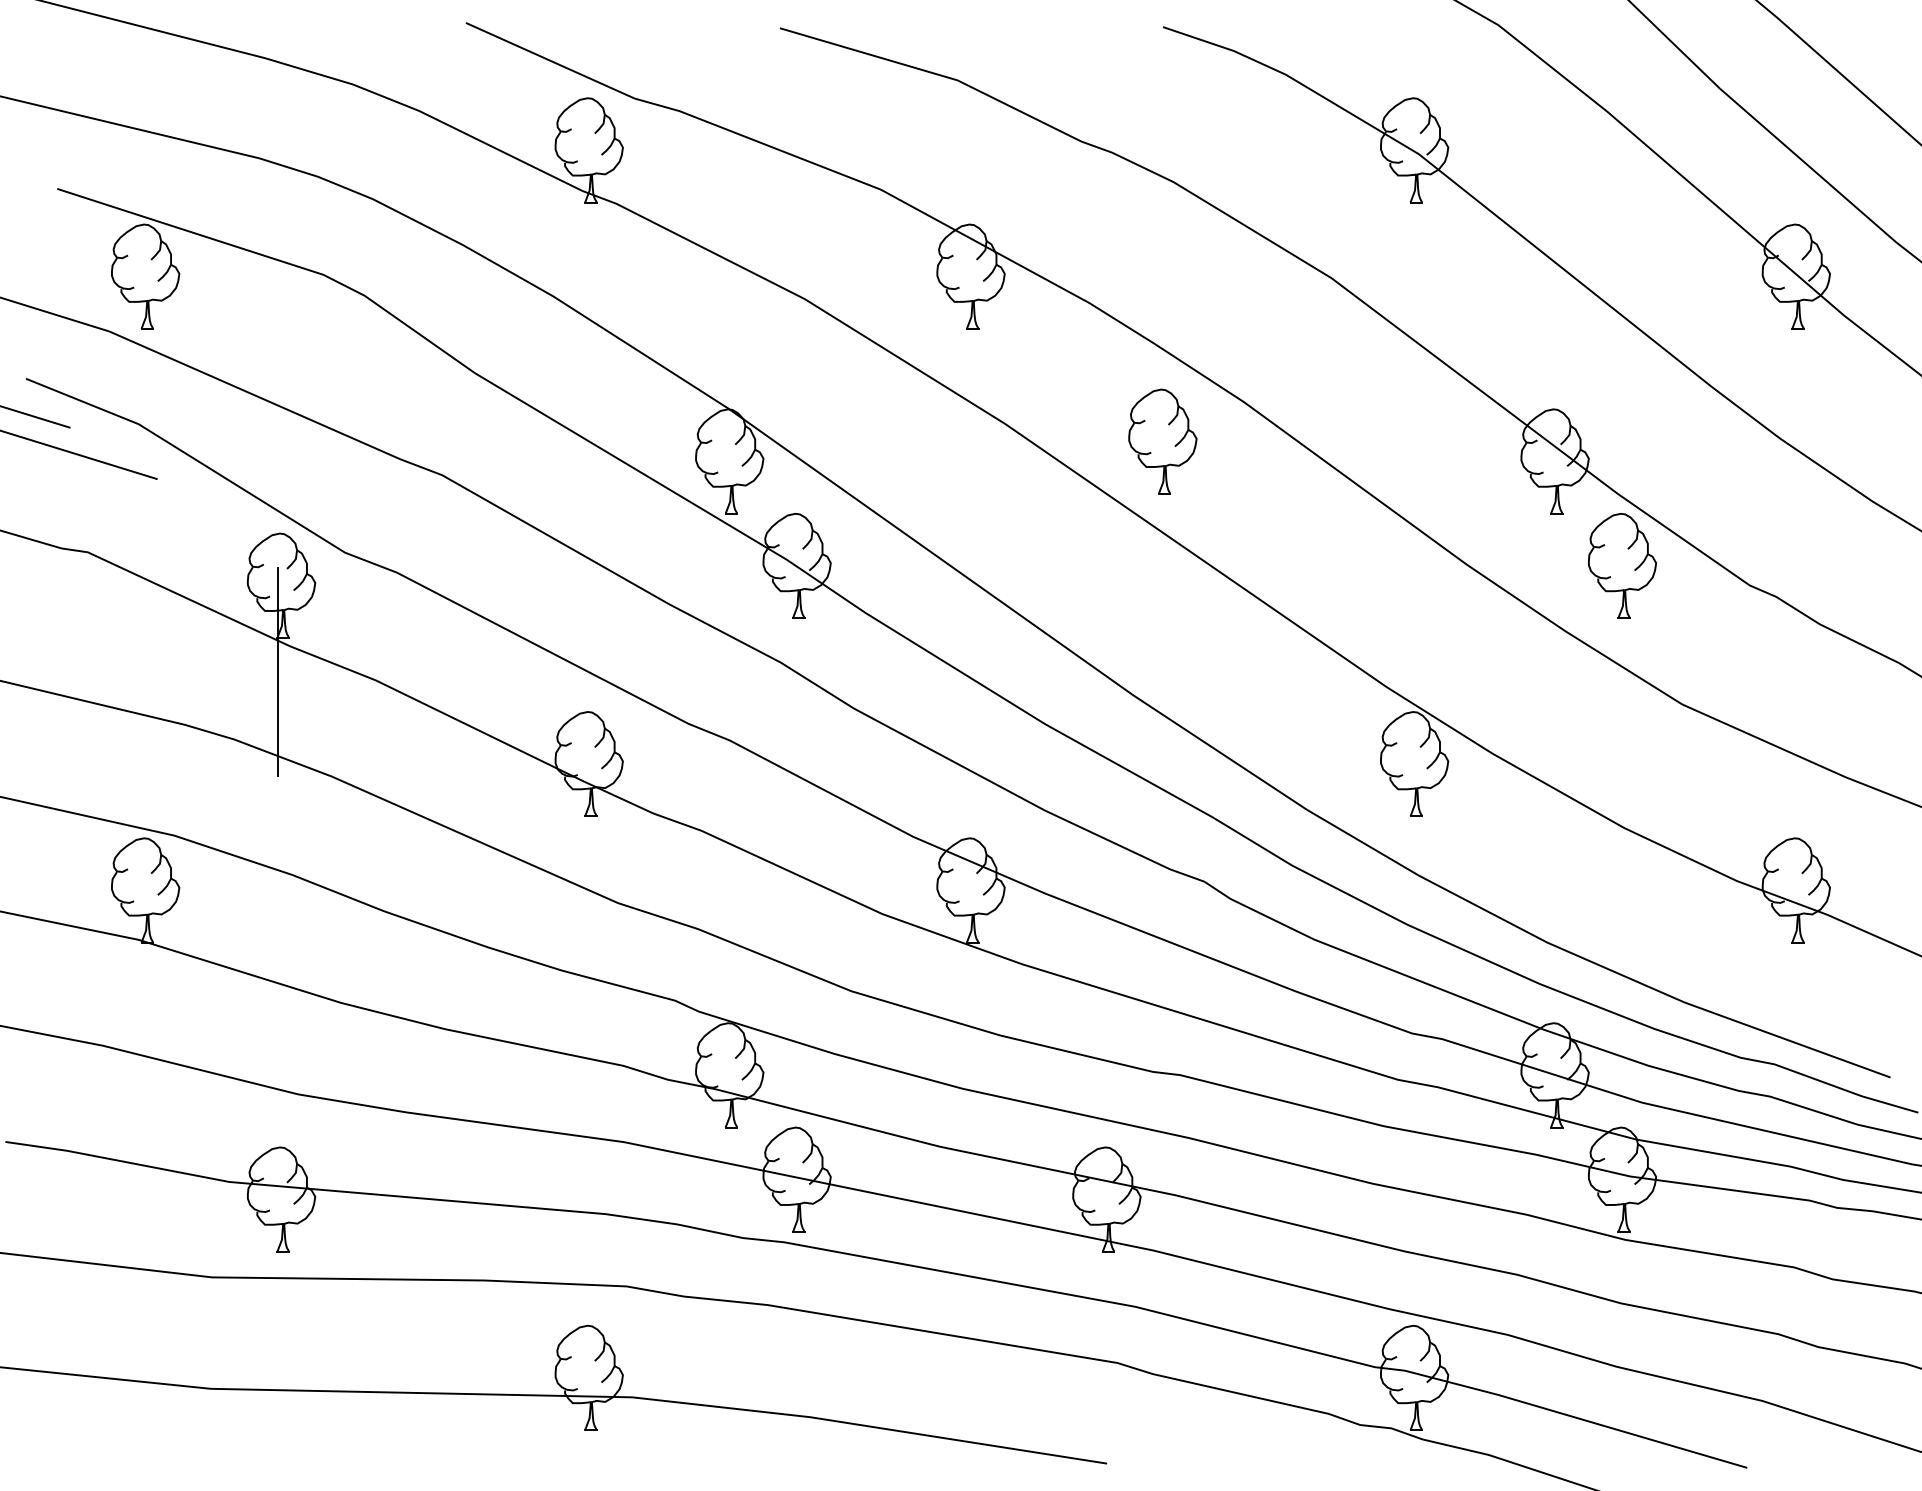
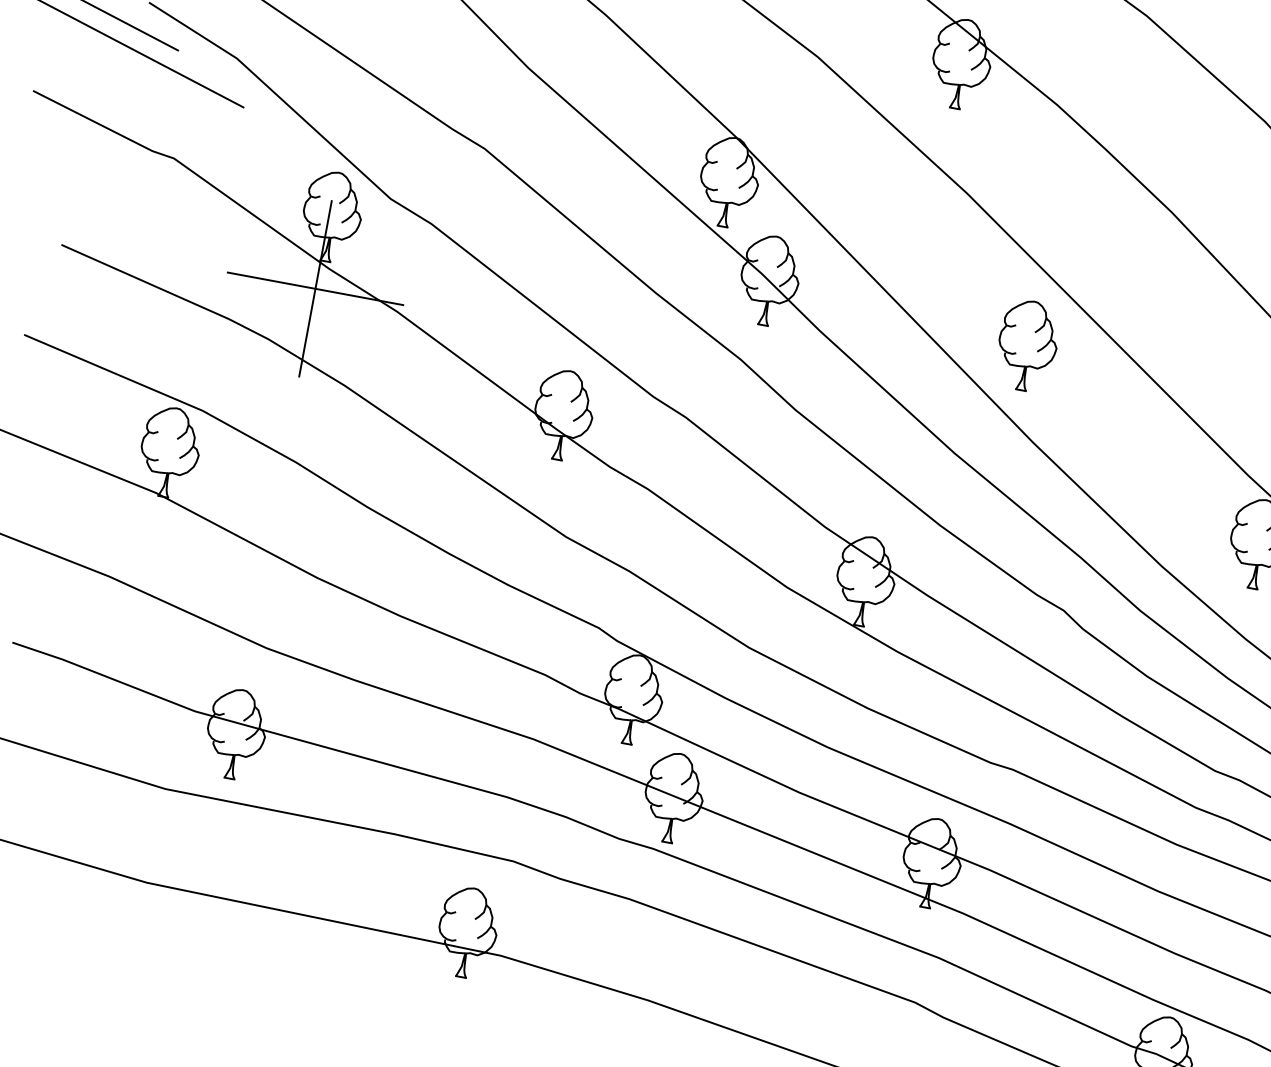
part: (1162, 441) -> (1027, 345), moved
line: (277, 671) -> (315, 288), added

